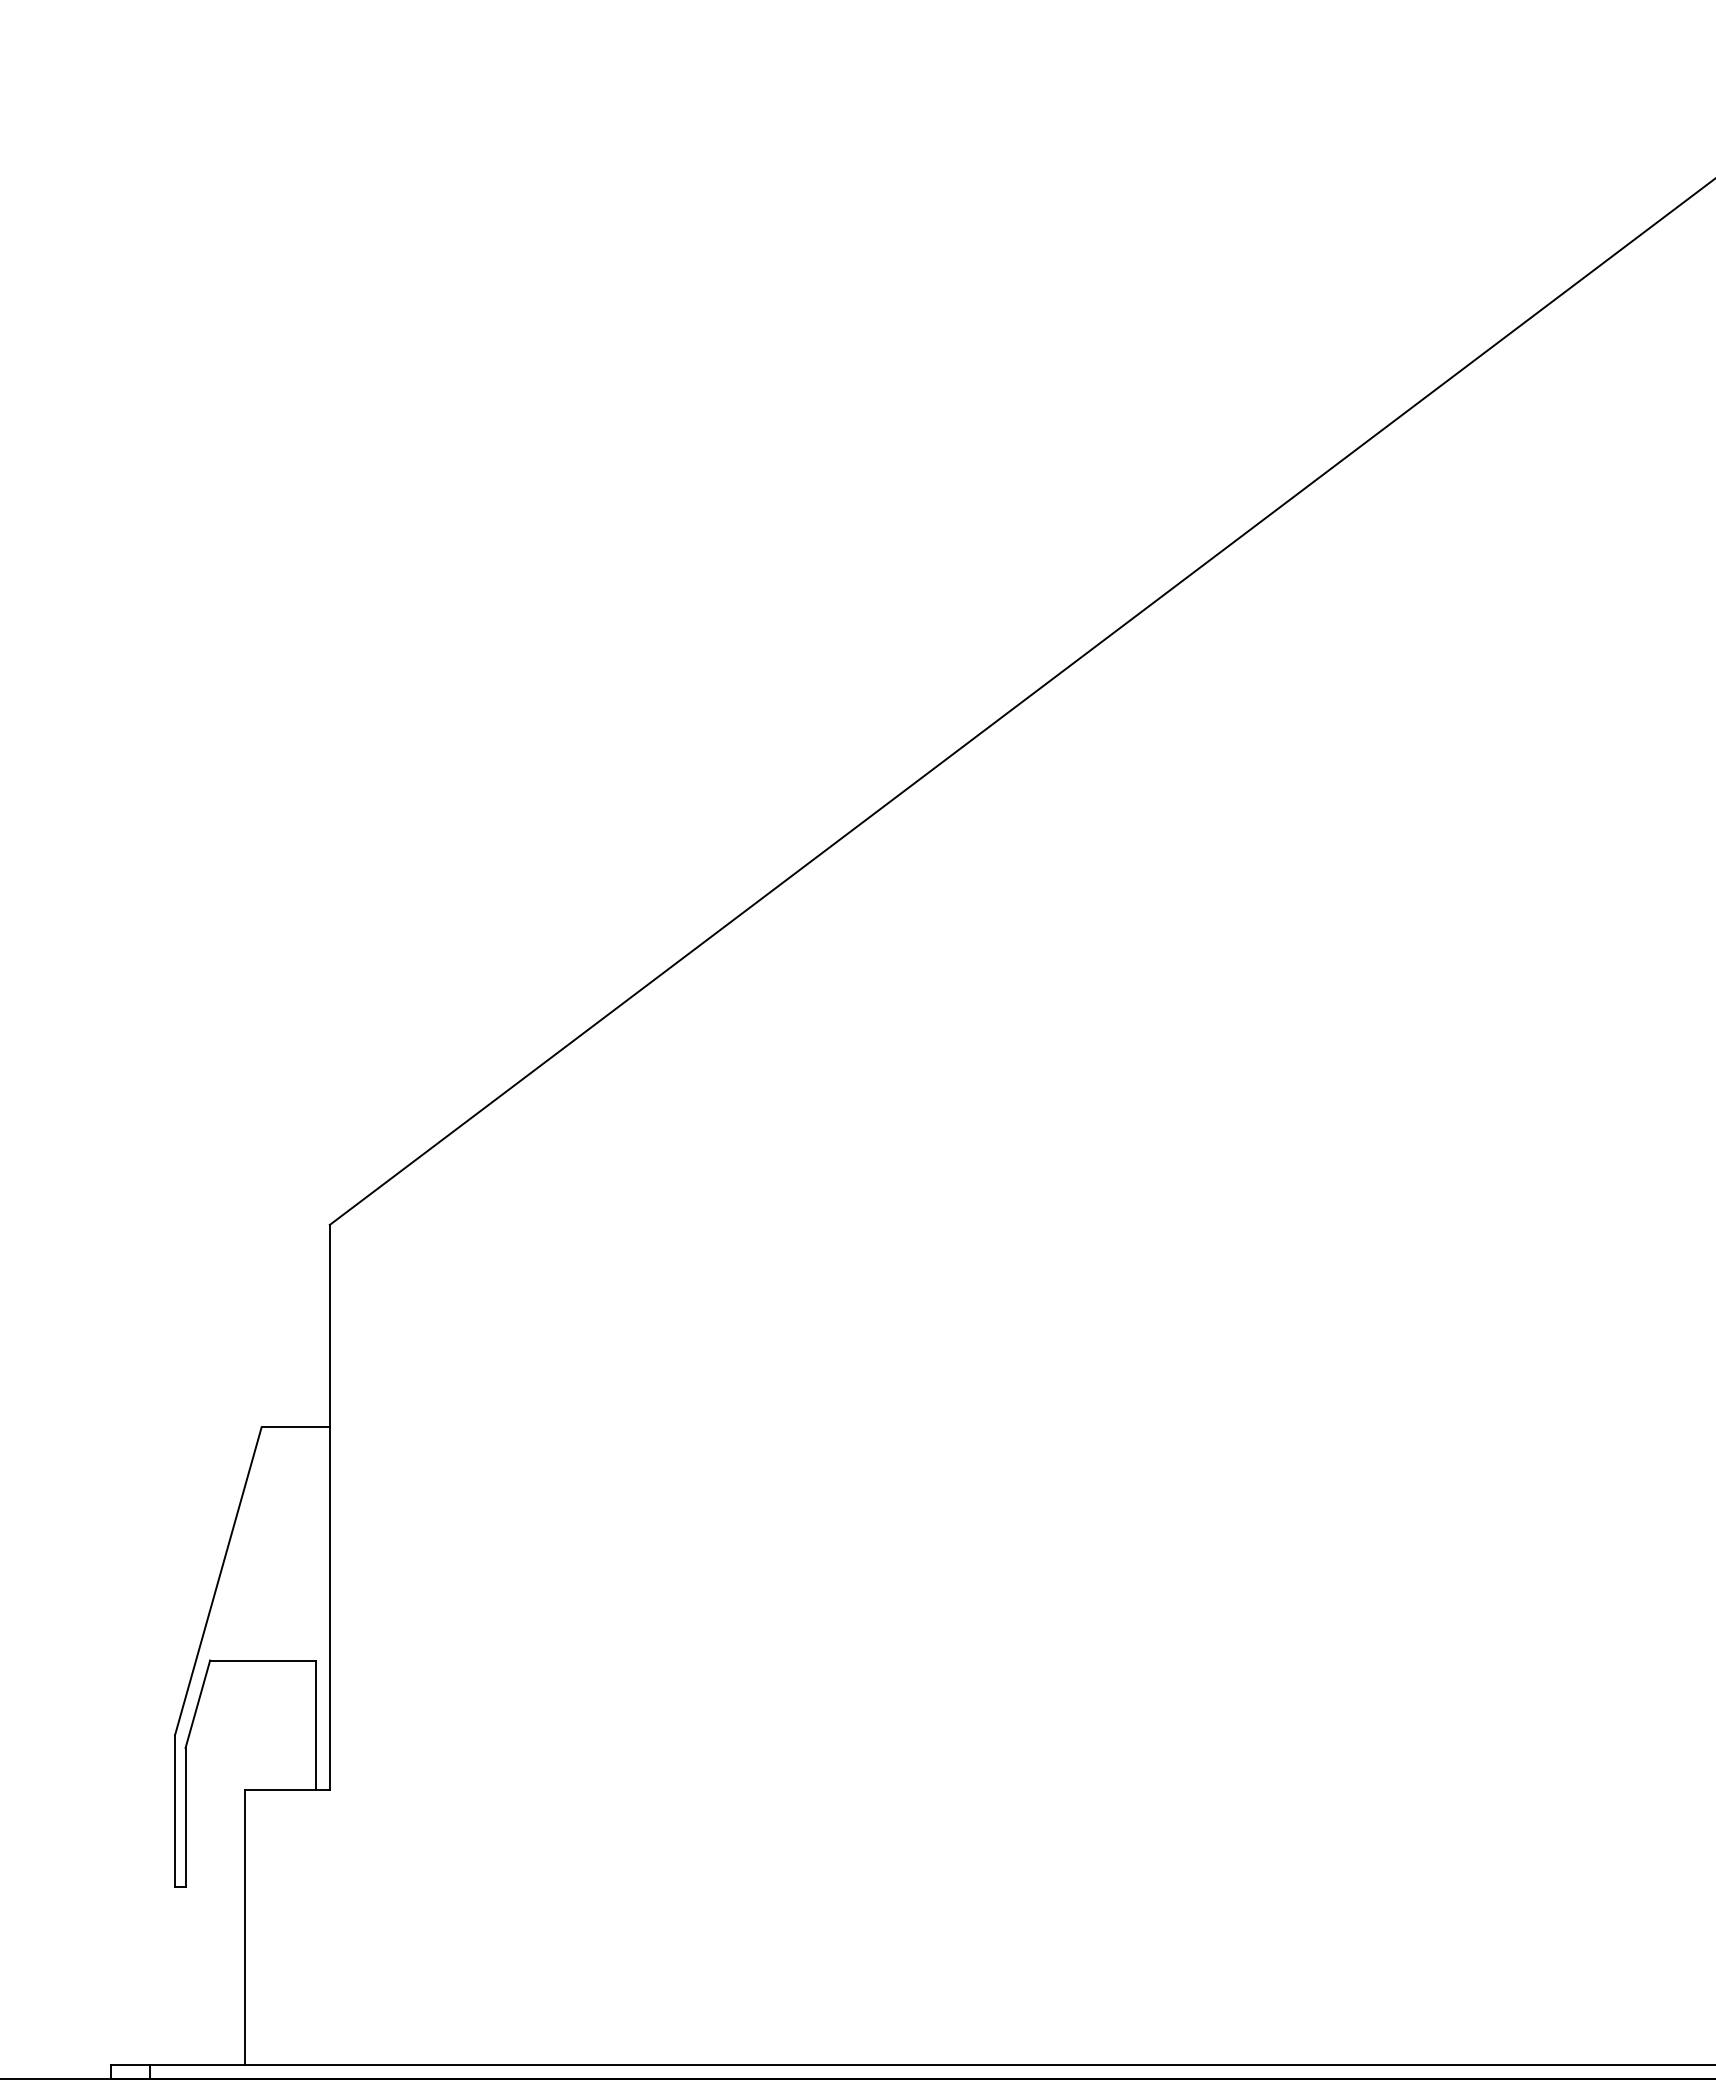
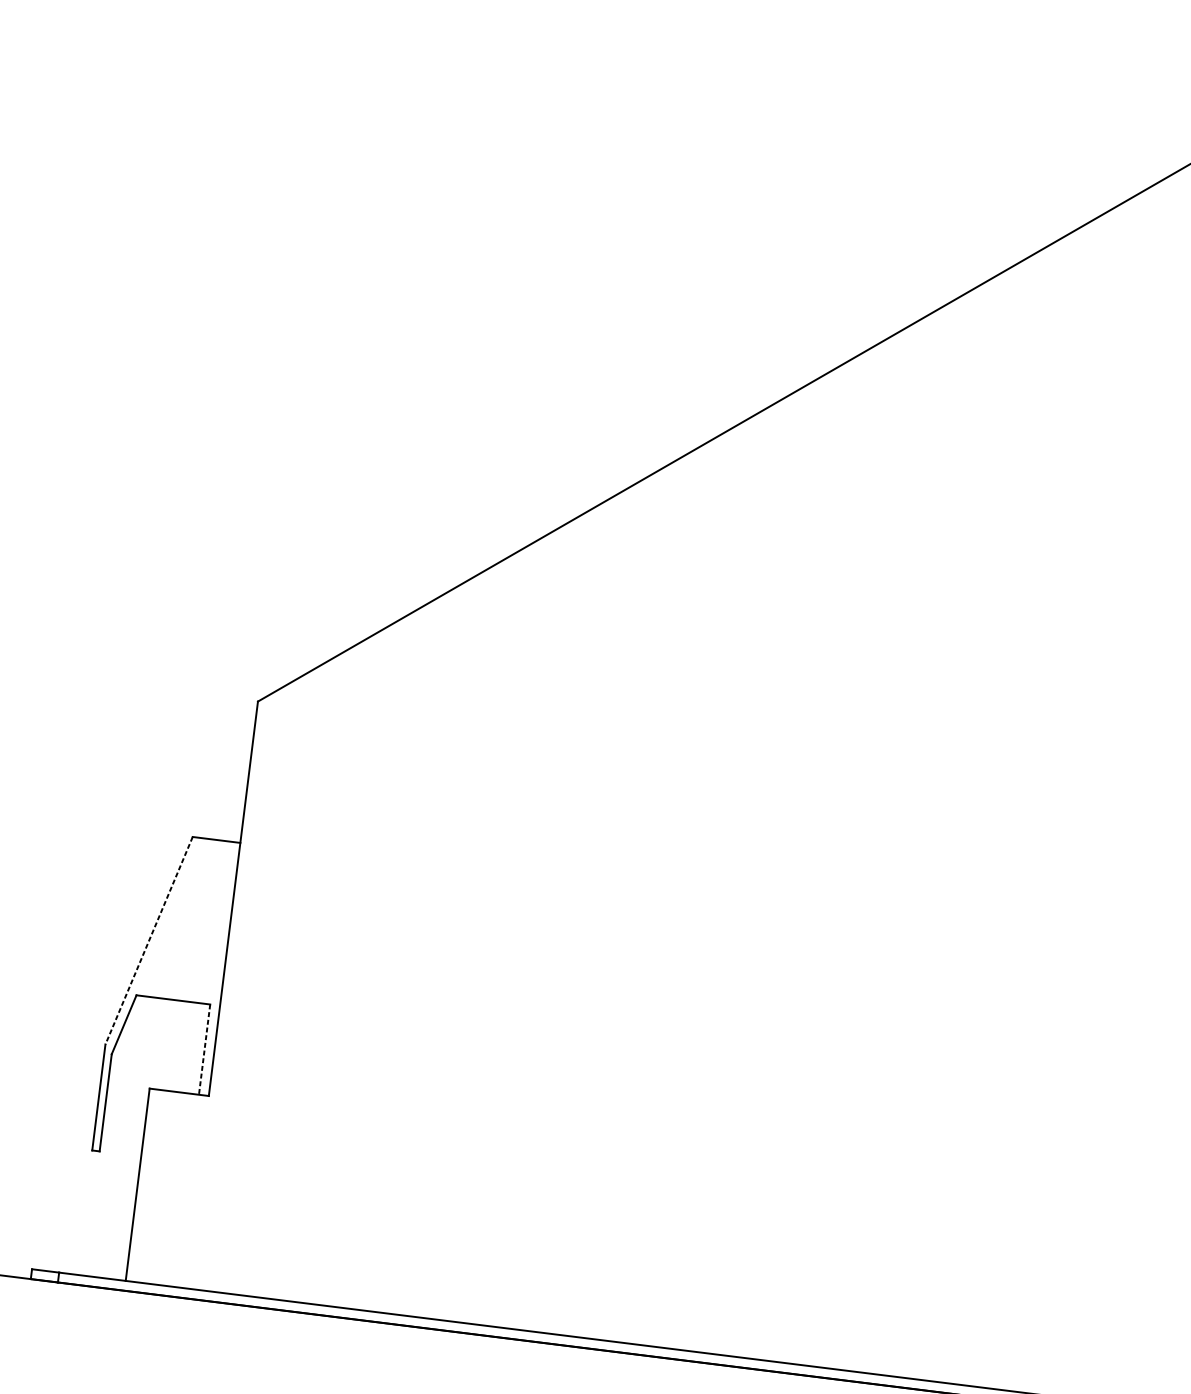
line: (218, 1581) -> (149, 940), solid -> dashed
line: (315, 1725) -> (204, 1049), solid -> dashed

